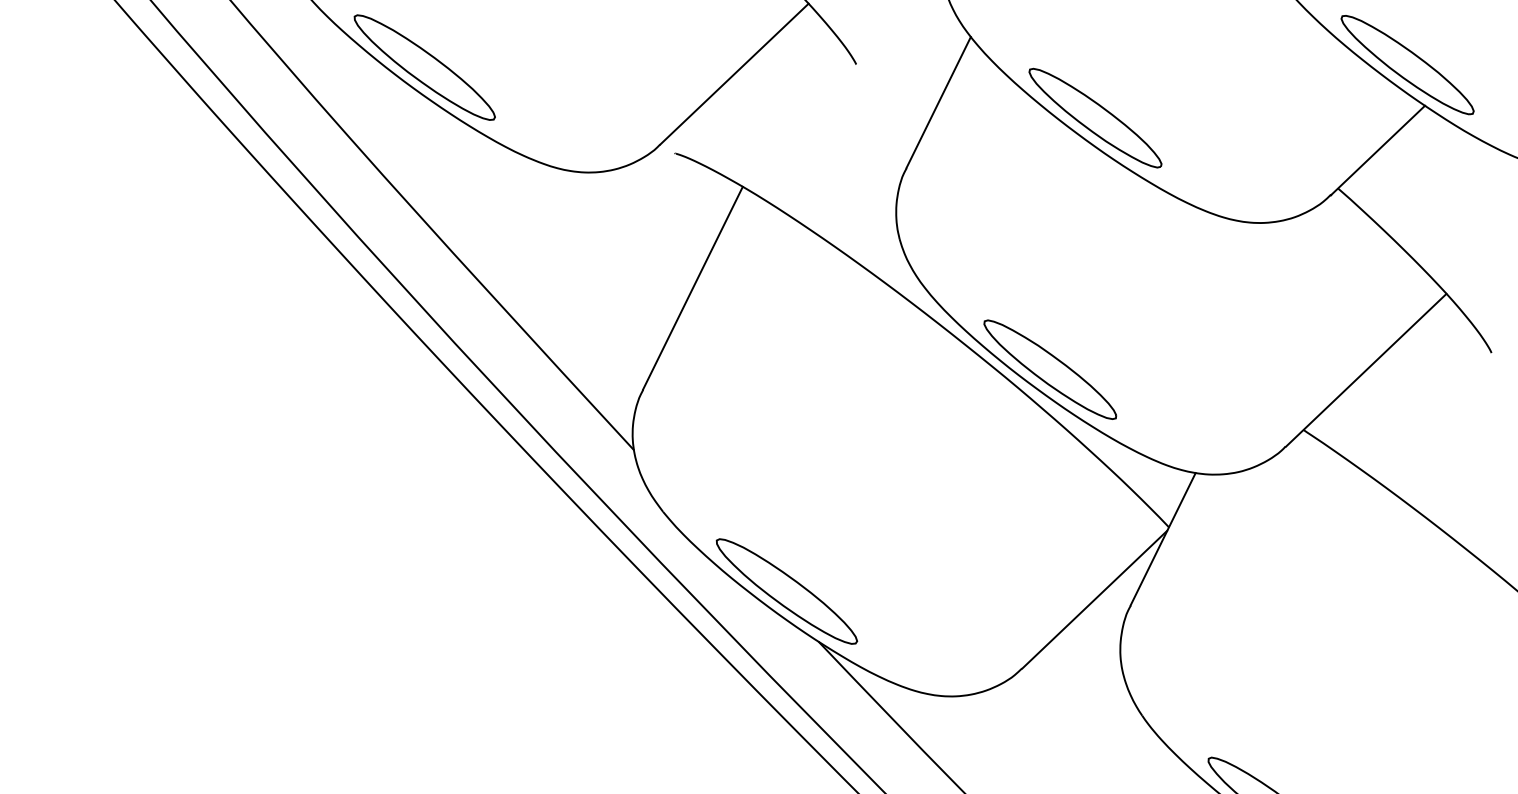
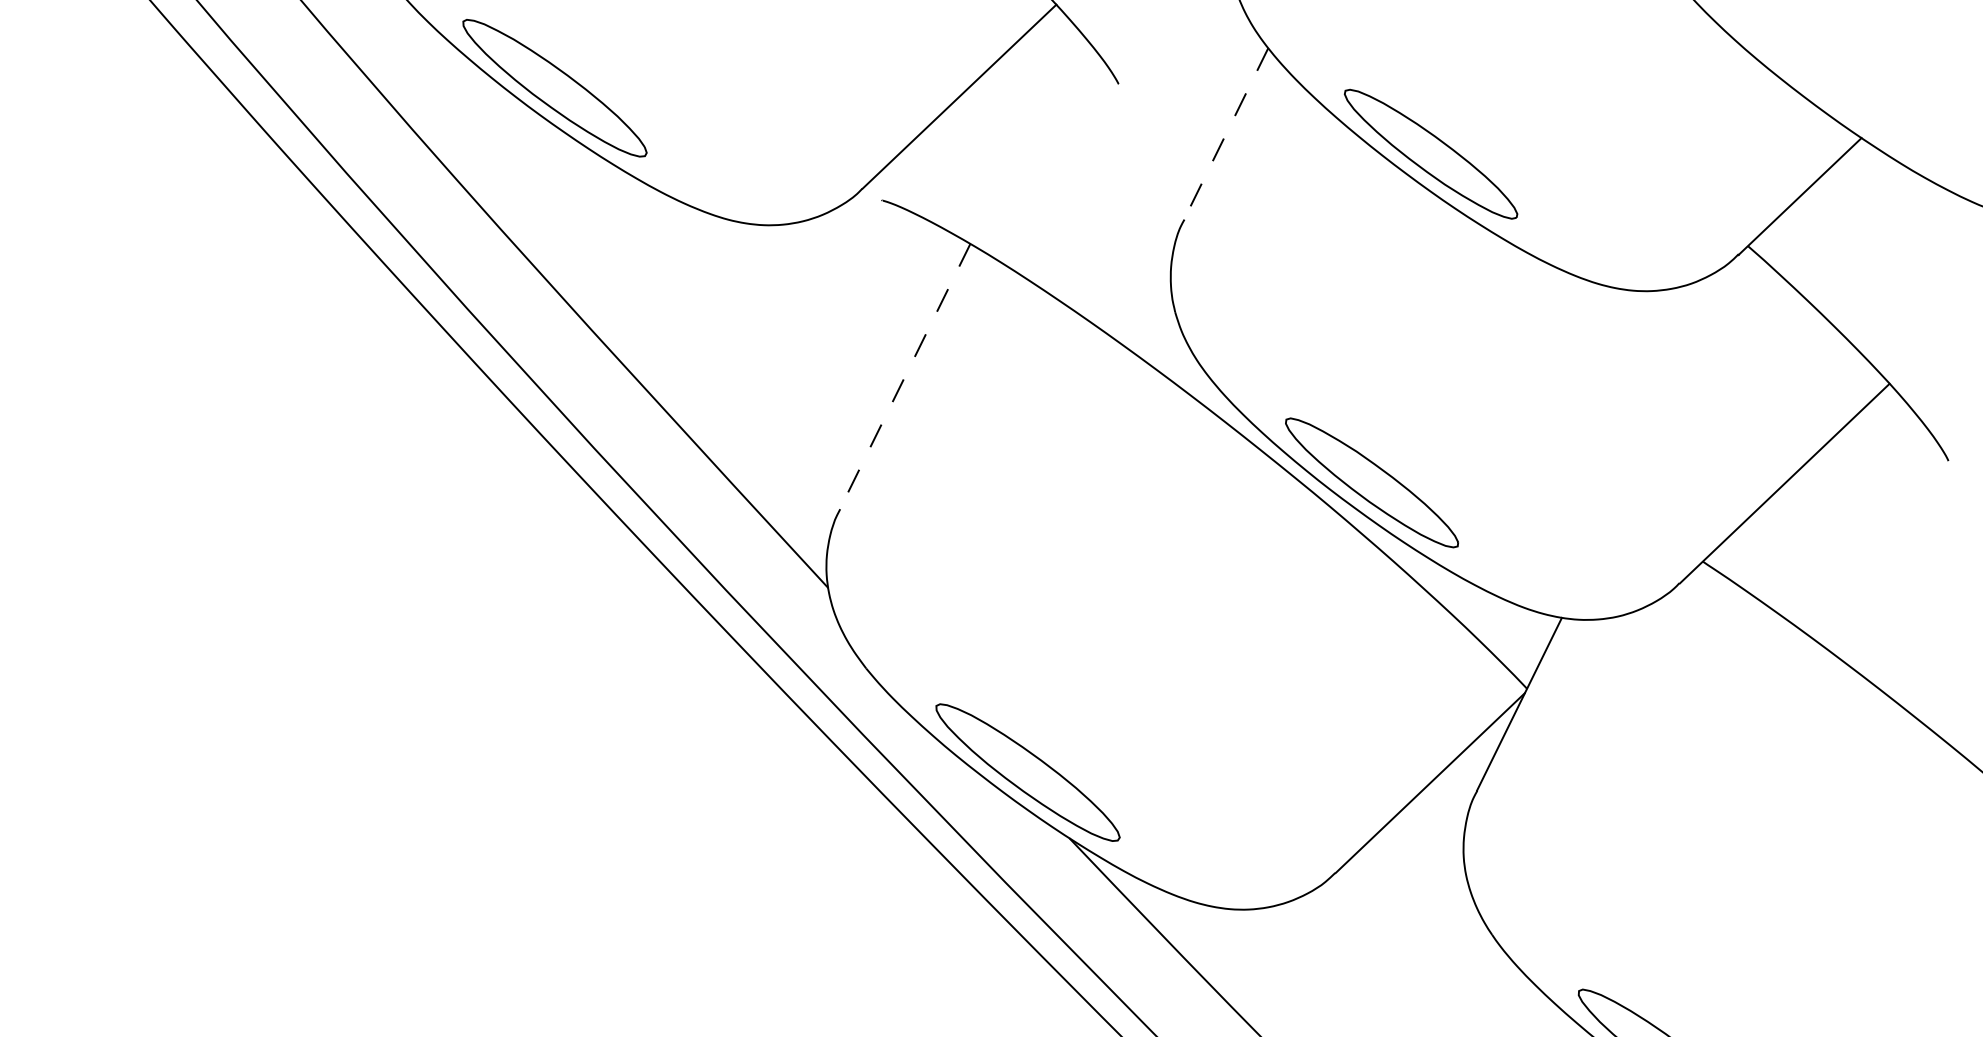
part: (1407, 64) -> (1838, 84), removed
line: (938, 103) -> (1226, 134), solid -> dashed
line: (693, 288) -> (905, 376), solid -> dashed

